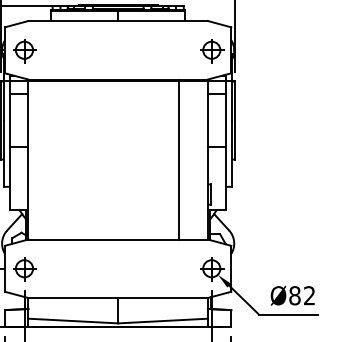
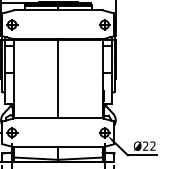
line: (179, 158) -> (58, 78), moved
text: (294, 294) -> (145, 145), Ø82 -> Ø22

